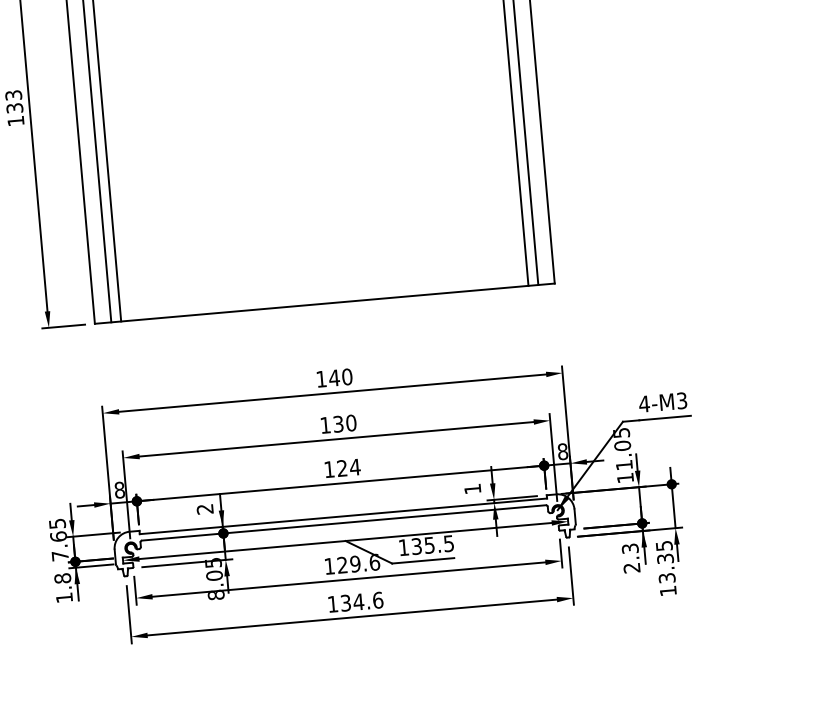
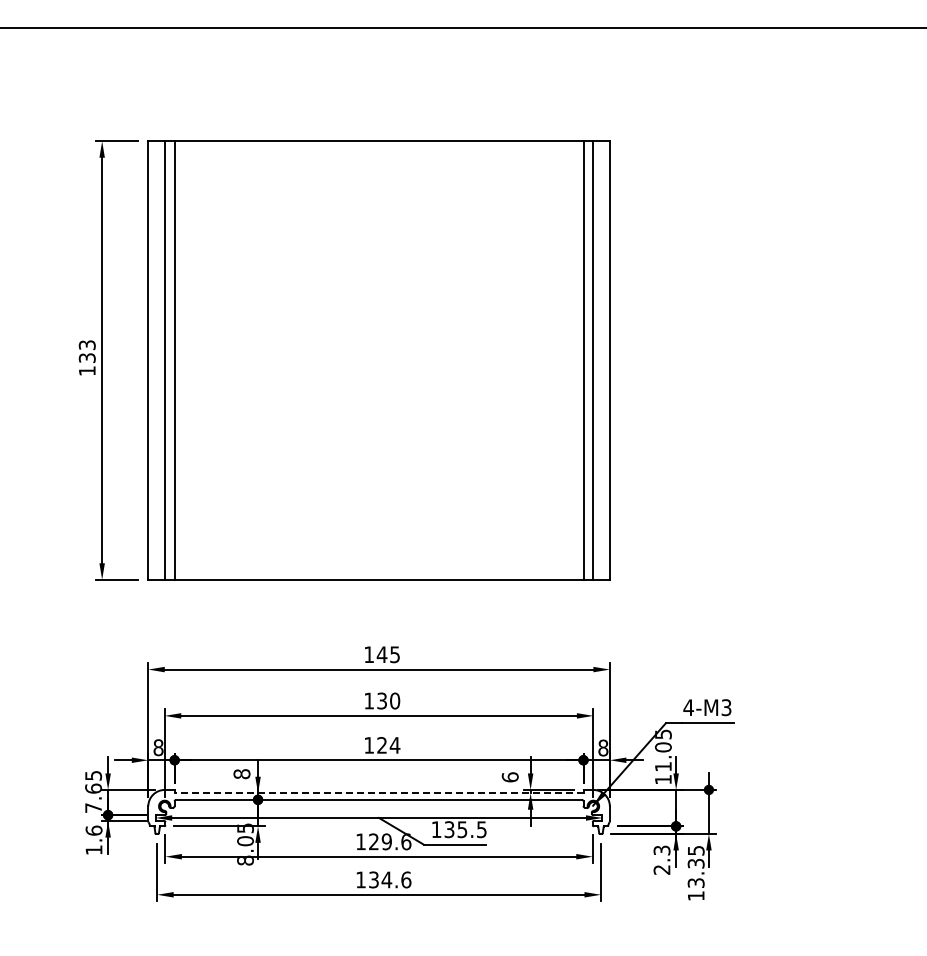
text: (347, 376) -> (395, 654), 140 -> 145
text: (471, 489) -> (509, 777), 1 -> 6
text: (204, 509) -> (241, 774), 2 -> 8
line: (342, 516) -> (378, 793), solid -> dashed
text: (62, 578) -> (93, 830), 1.8 -> 1.6

